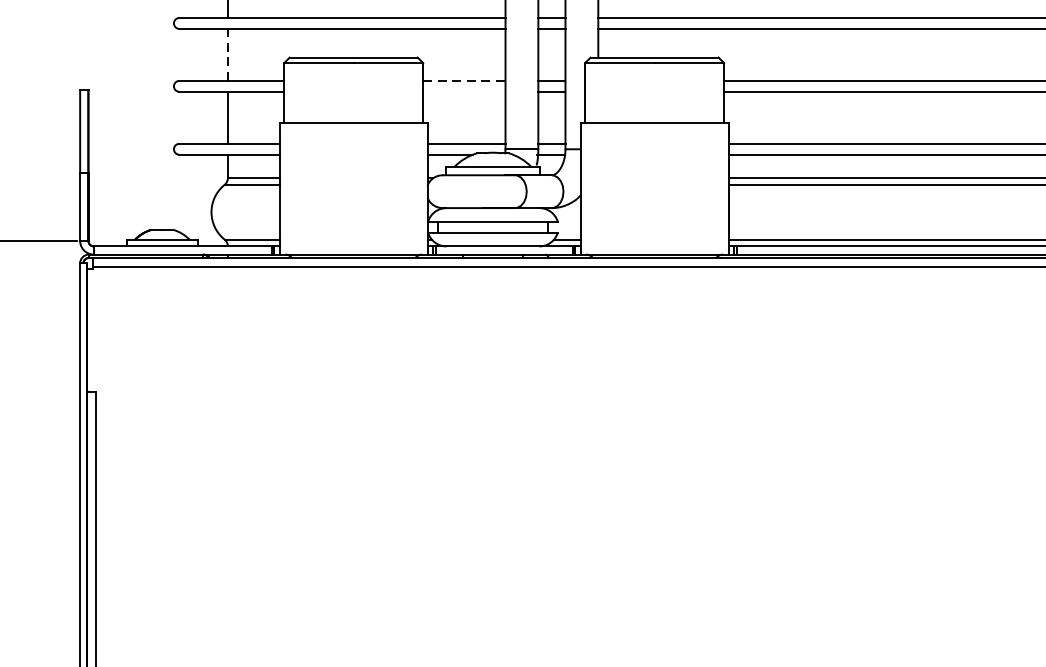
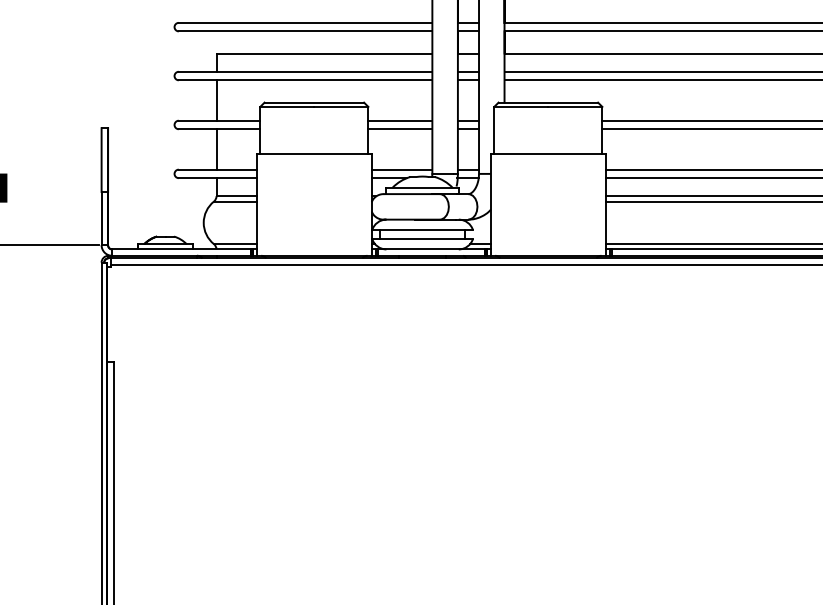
line: (227, 54) -> (216, 100), dashed -> solid
line: (464, 80) -> (400, 120), dashed -> solid
line: (464, 92) -> (400, 129), added

